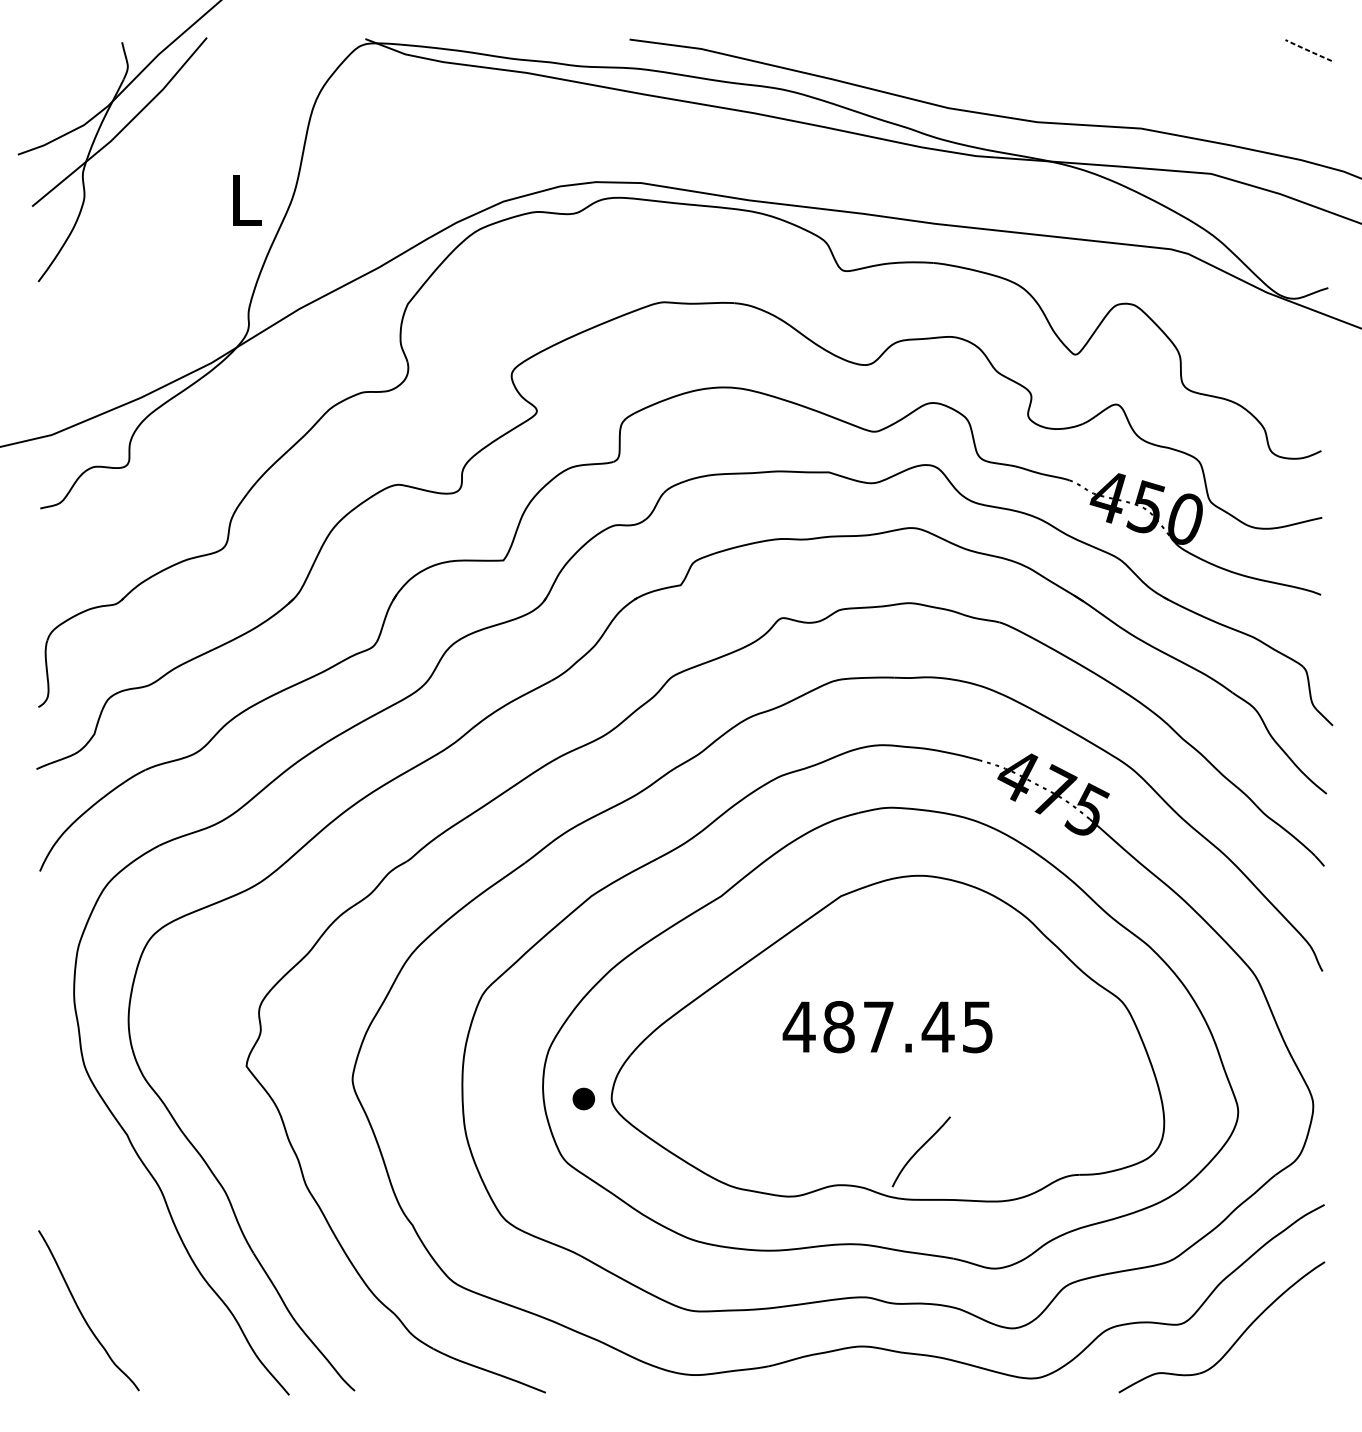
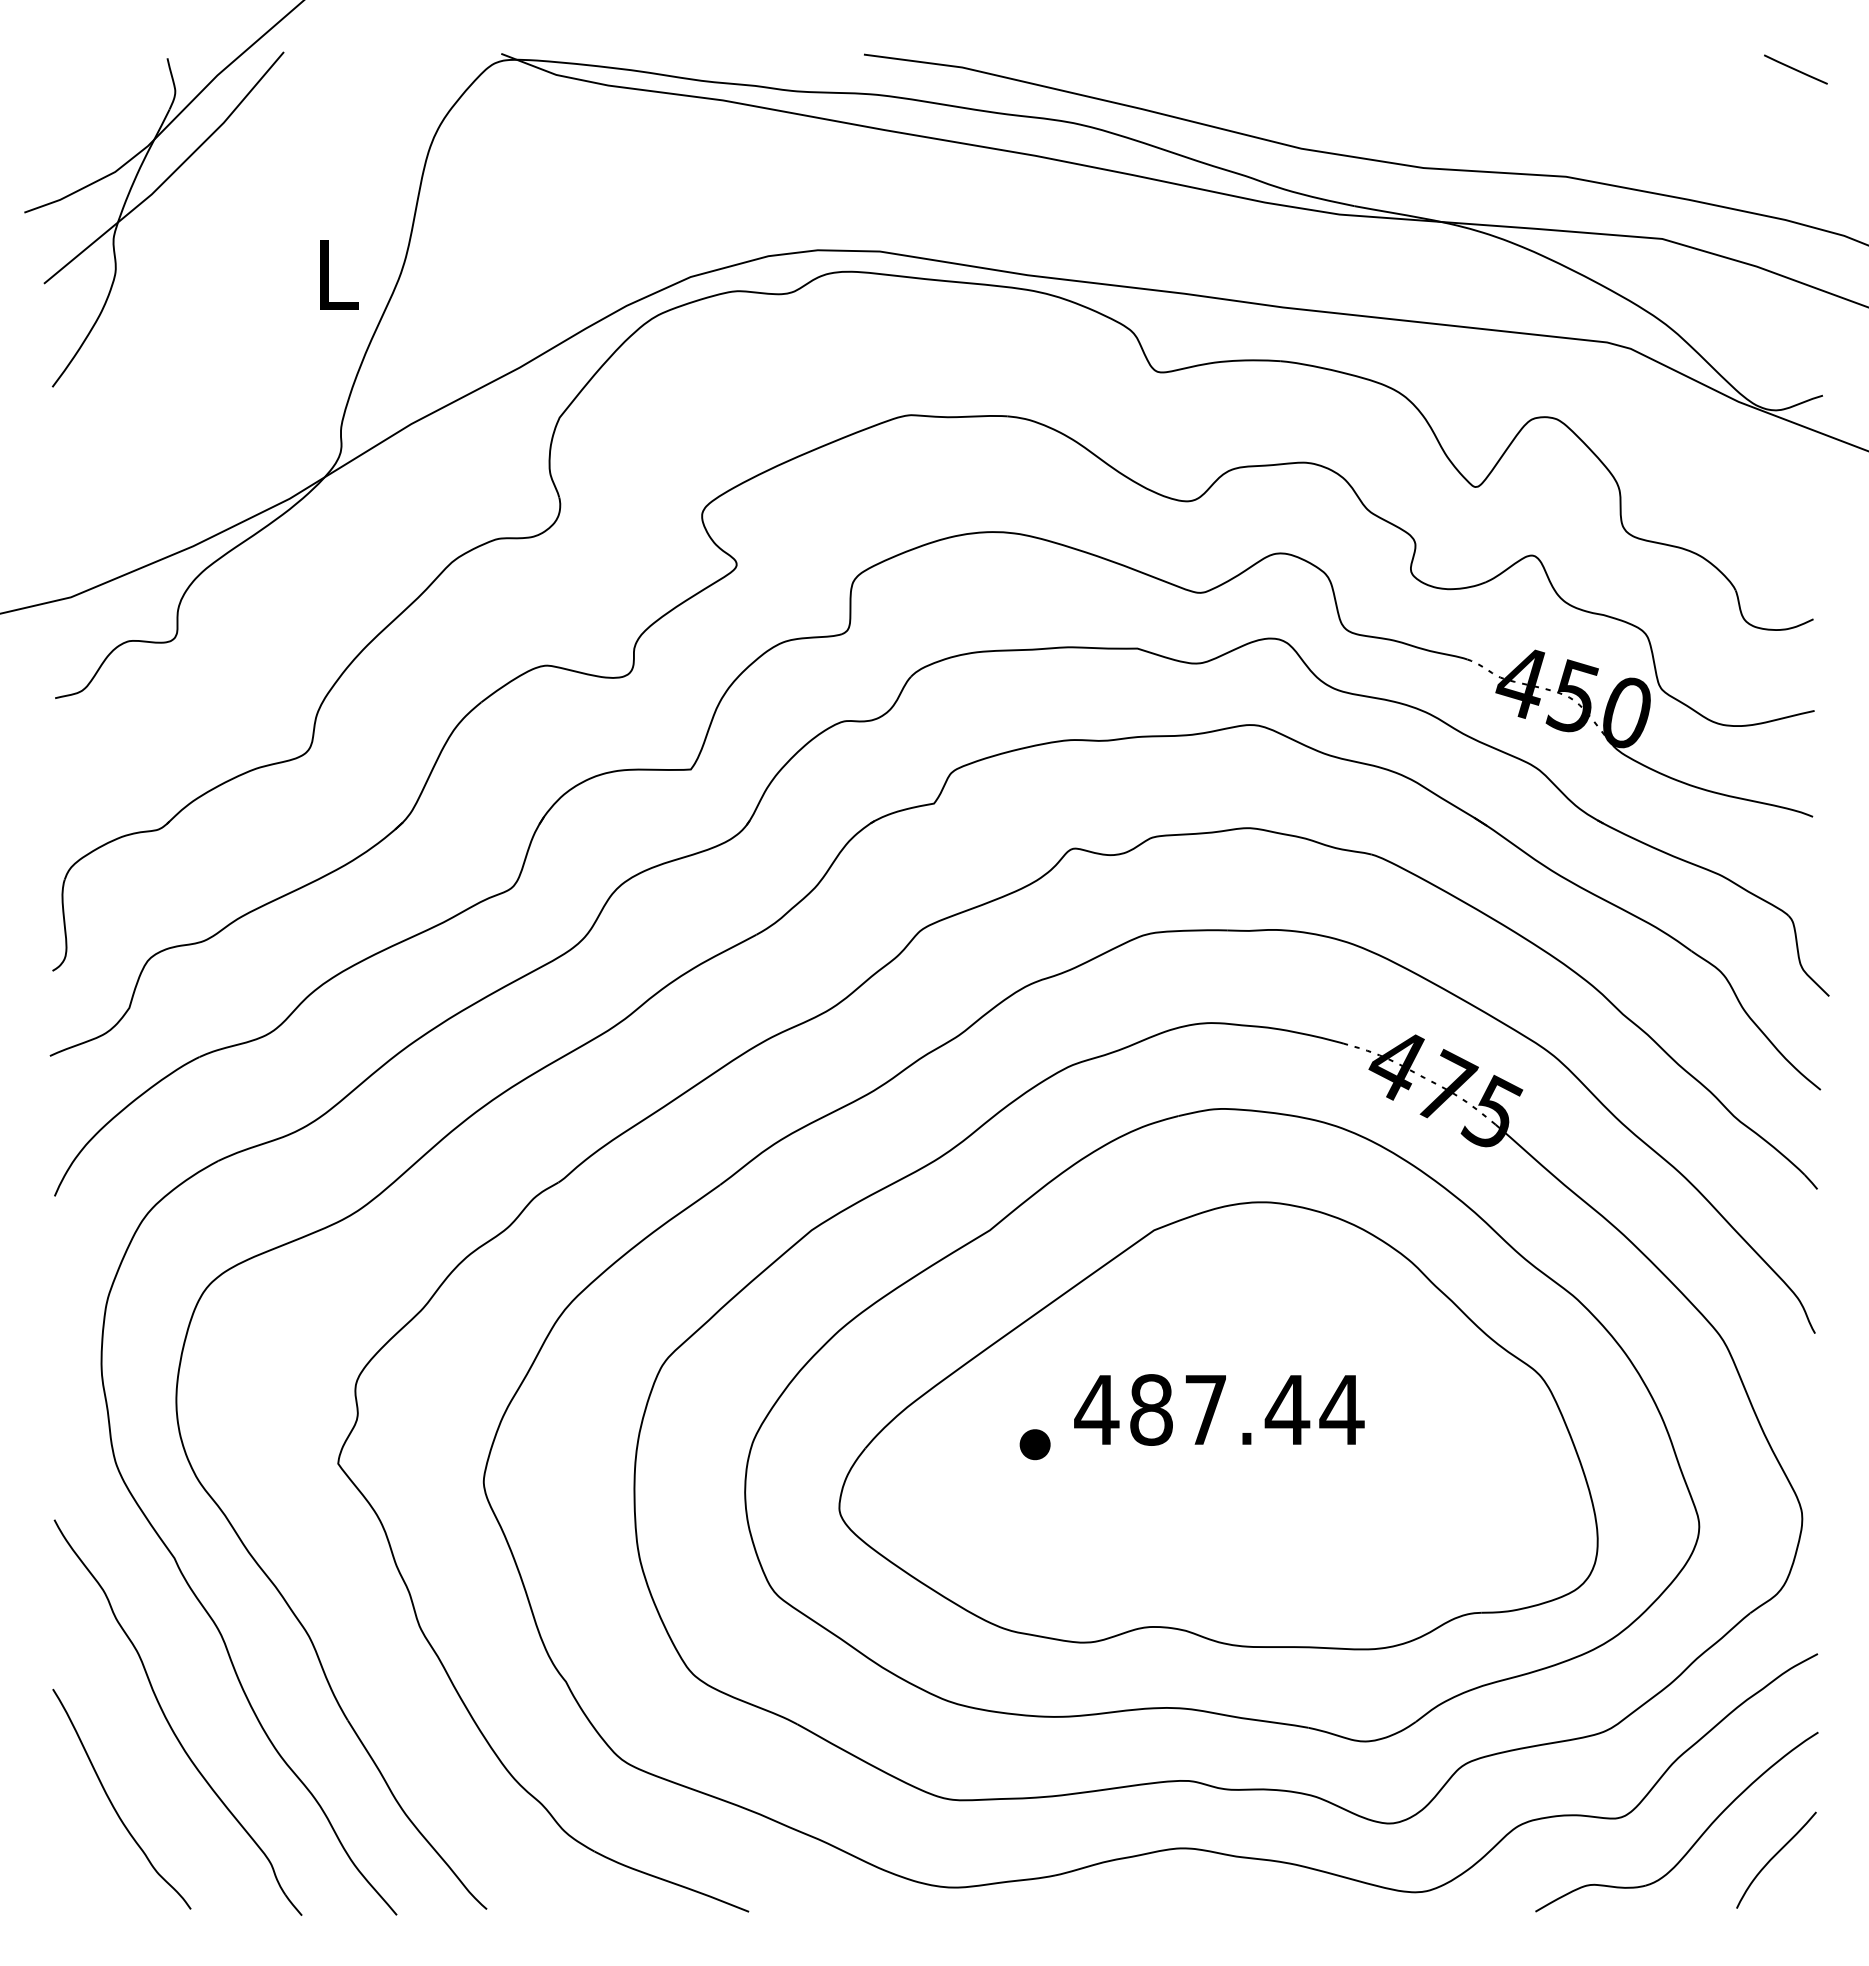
line: (1308, 50) -> (1795, 69), dashed -> solid
text: (977, 1027) -> (1341, 1410), 487.45 -> 487.44
part: (583, 1098) -> (1034, 1444), moved
curve: (919, 1149) -> (1774, 1857), moved
part: (123, 1254) -> (169, 1722), added

